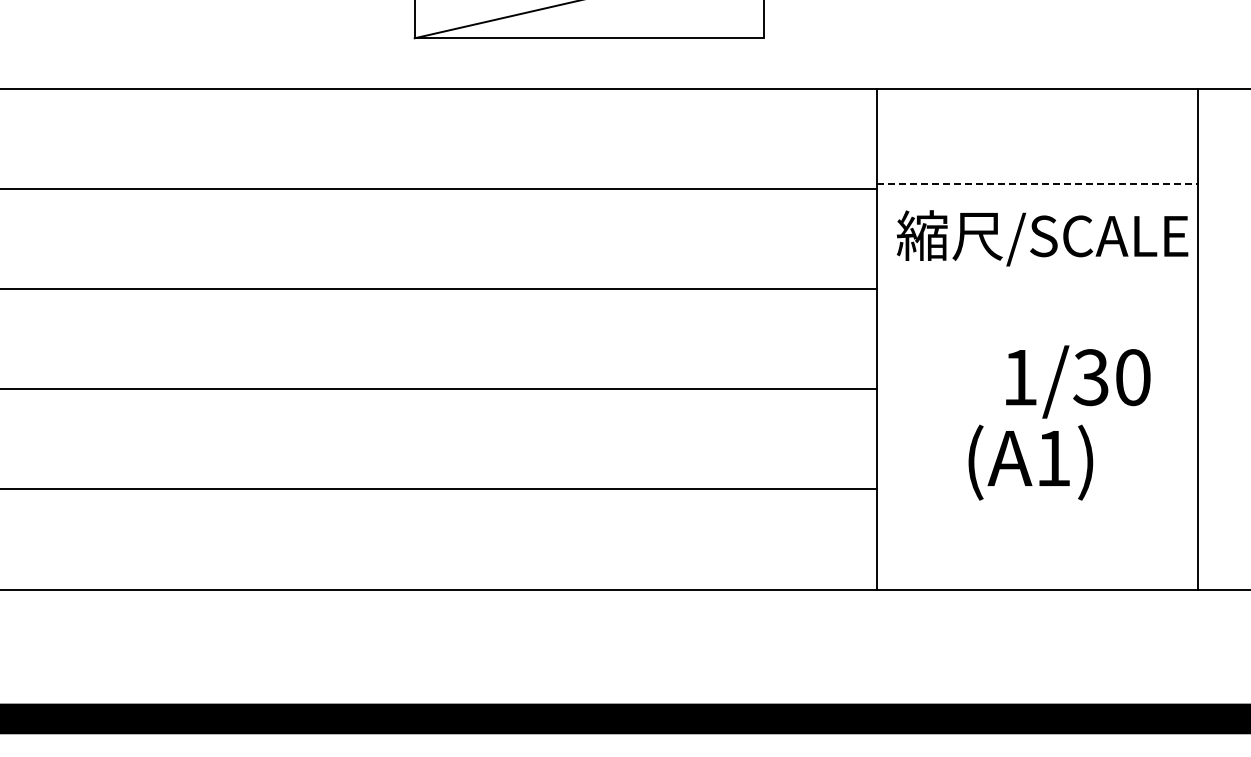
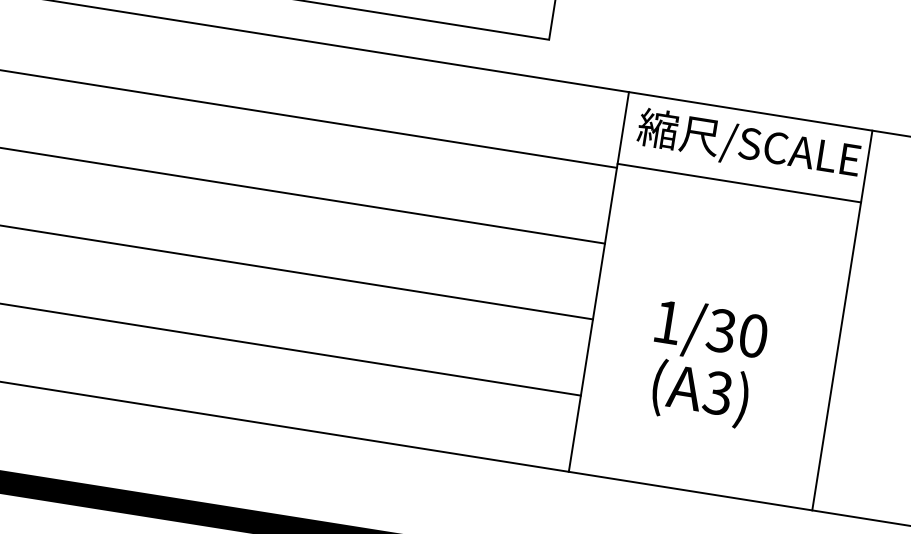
line: (1038, 183) -> (739, 182), dashed -> solid
text: (1042, 238) -> (748, 145), moved
text: (1078, 381) -> (711, 332), moved
text: (1052, 458) -> (717, 393), (A1) -> (A3)

